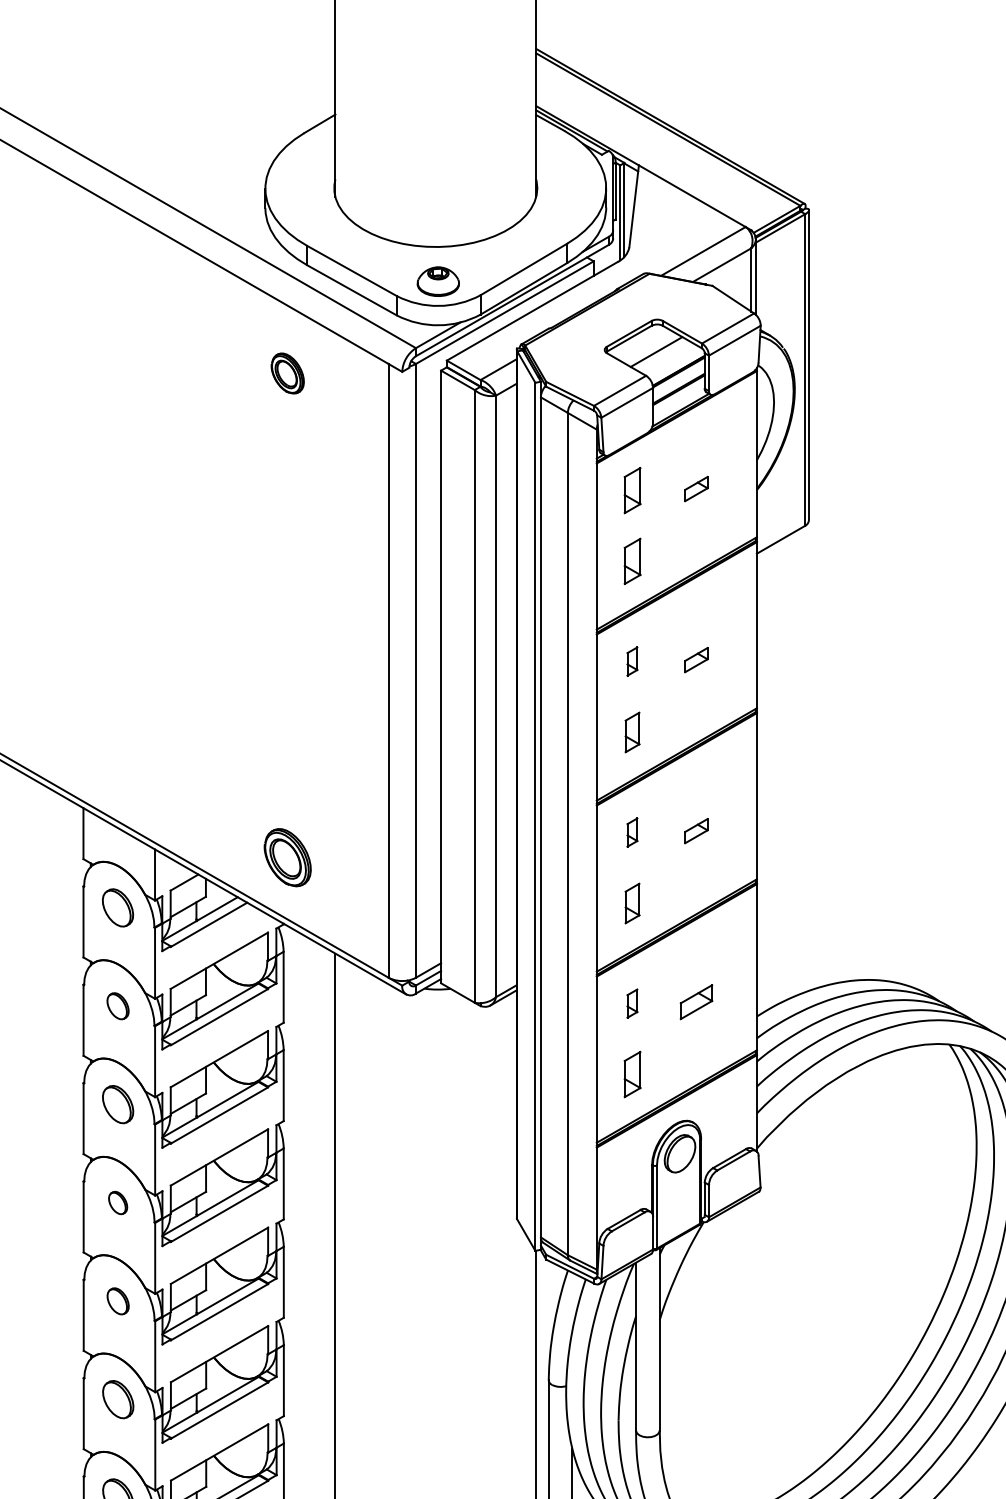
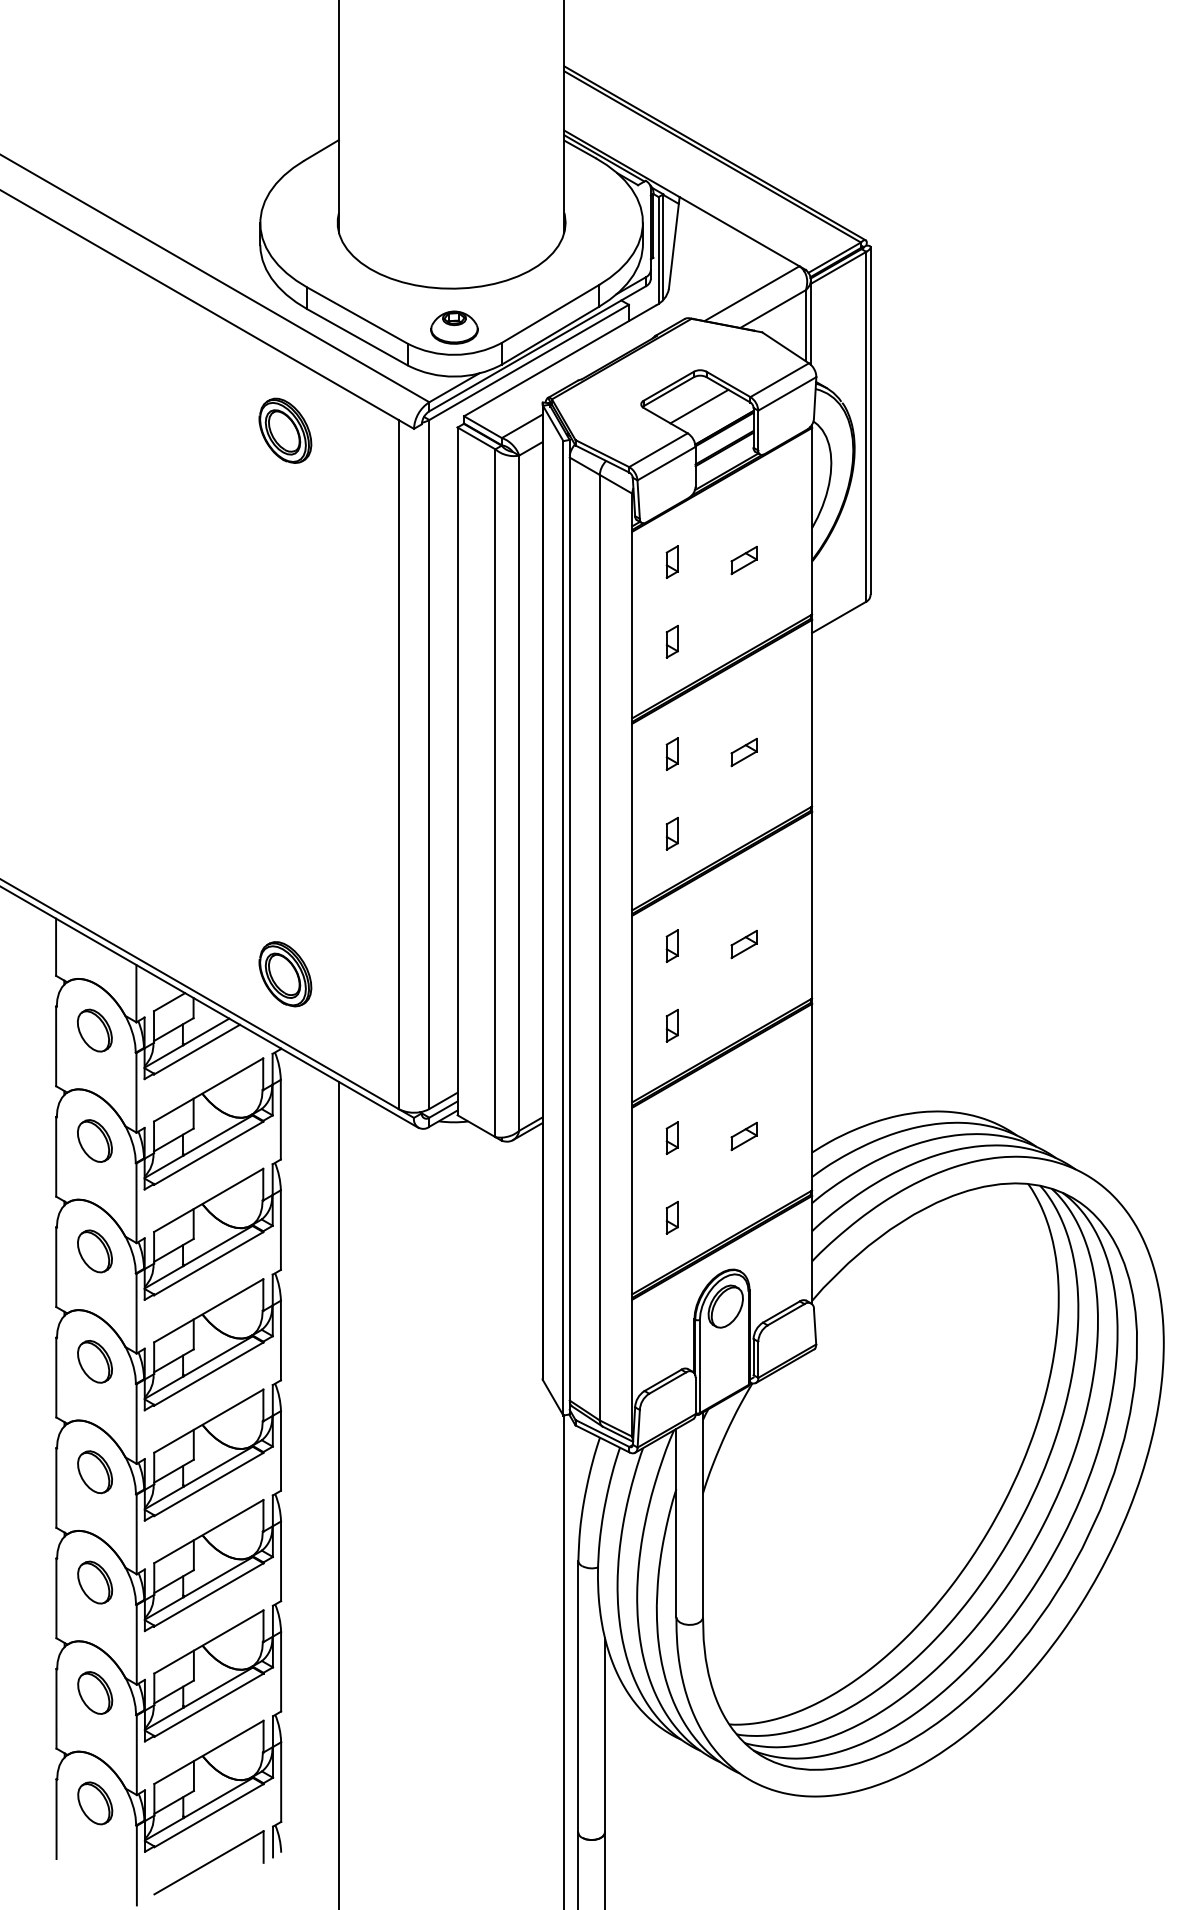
part: (287, 373) -> (285, 430), size x1.43
part: (631, 490) -> (671, 561), size x0.62
part: (631, 561) -> (671, 641), size x0.62
part: (631, 732) -> (671, 833), size x0.71
part: (631, 903) -> (671, 1025), size x0.71
part: (695, 1002) -> (743, 1136), size x0.71
part: (117, 1005) -> (94, 1140), size x1.43
part: (631, 1074) -> (671, 1217), size x0.62
part: (117, 1202) -> (94, 1361), size x1.67
part: (117, 1301) -> (94, 1472), size x1.43

